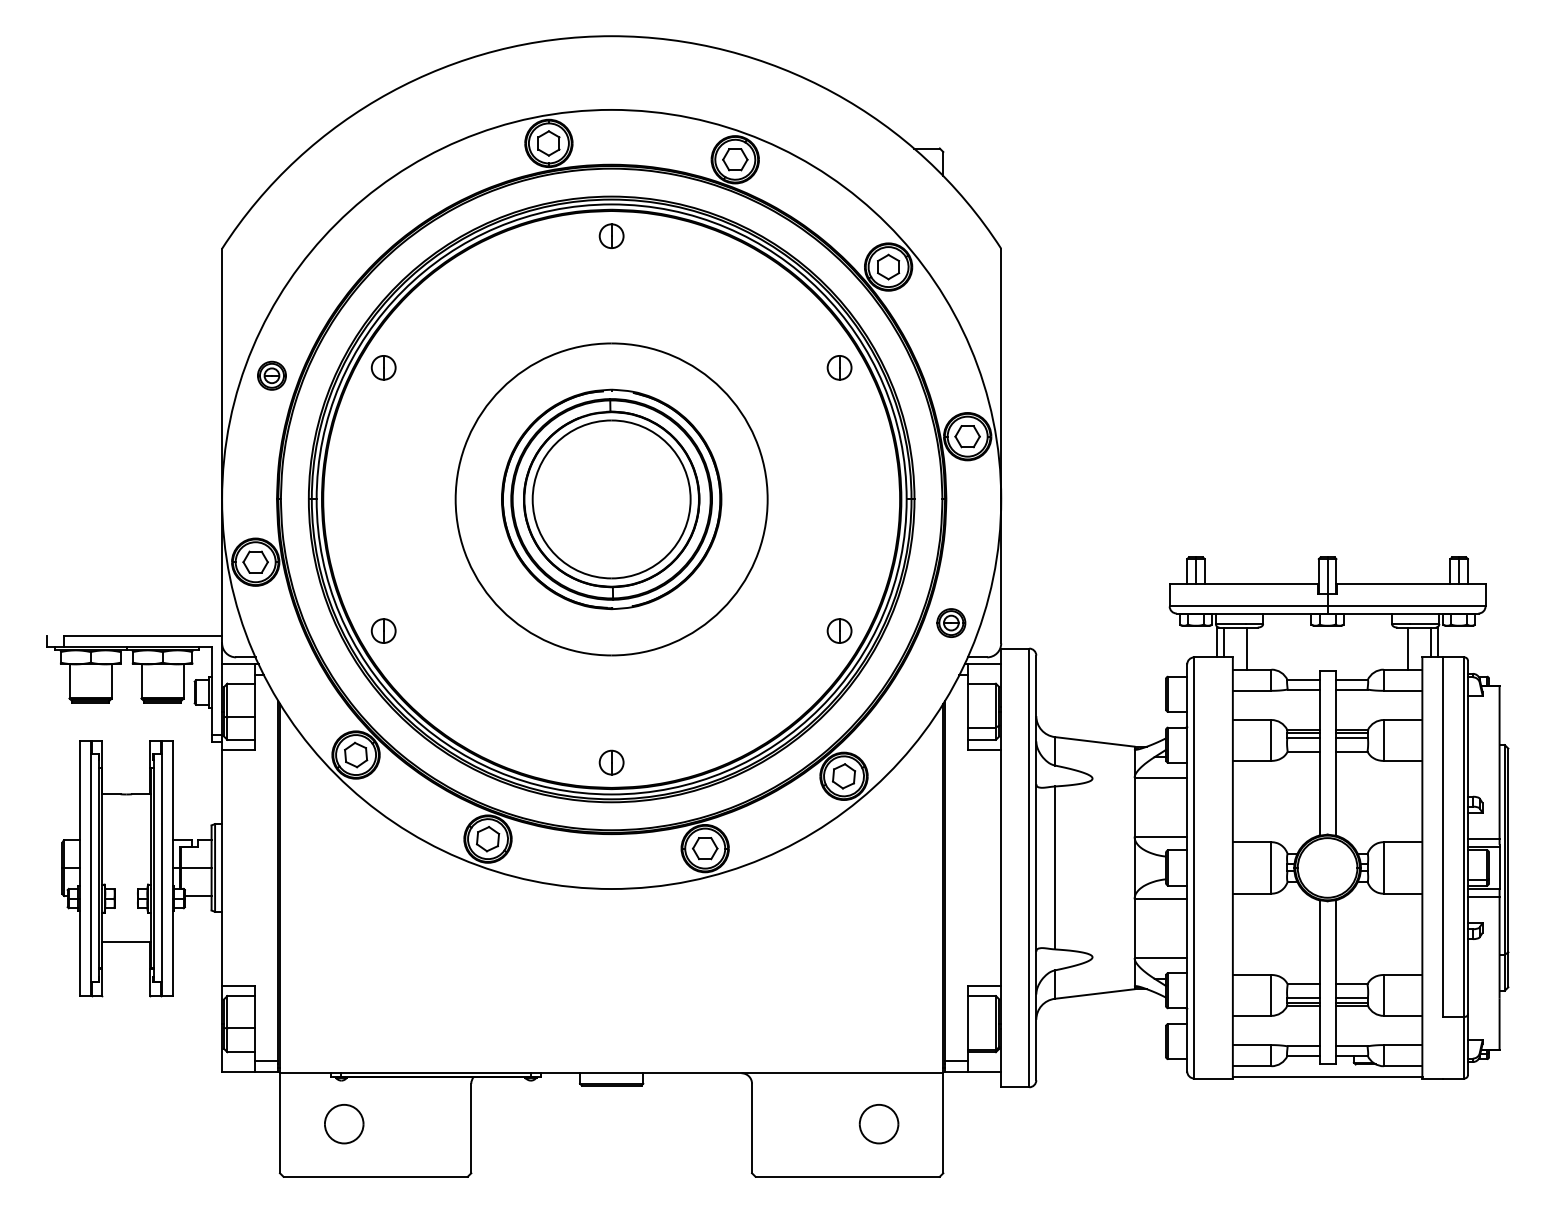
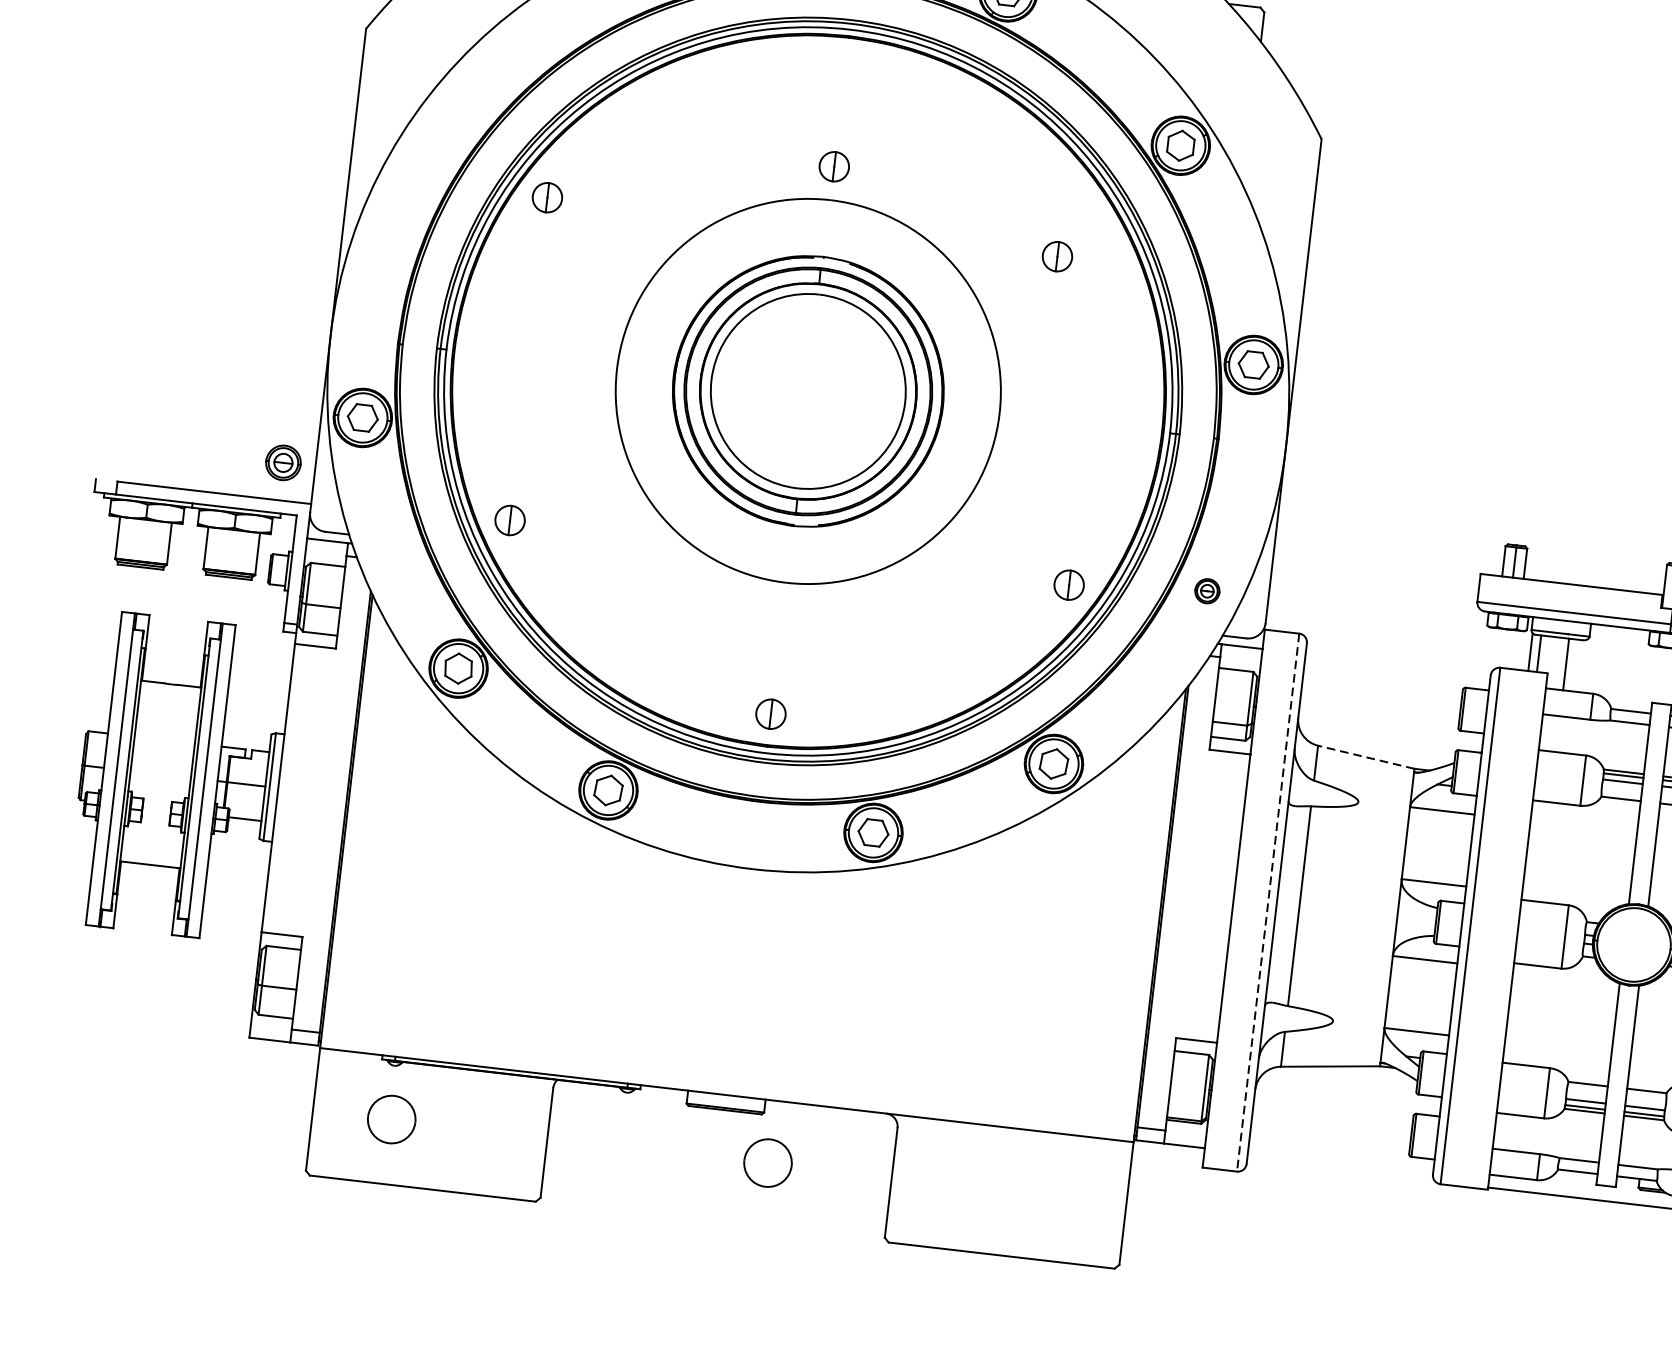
part: (611, 235) -> (834, 165), moved
part: (839, 367) -> (1057, 256), moved
part: (271, 375) -> (282, 462), moved
part: (951, 622) -> (1207, 590), size x0.7
line: (1094, 741) -> (1366, 756), solid -> dashed
line: (1029, 868) -> (1268, 903), solid -> dashed
part: (878, 1124) -> (767, 1163), moved

